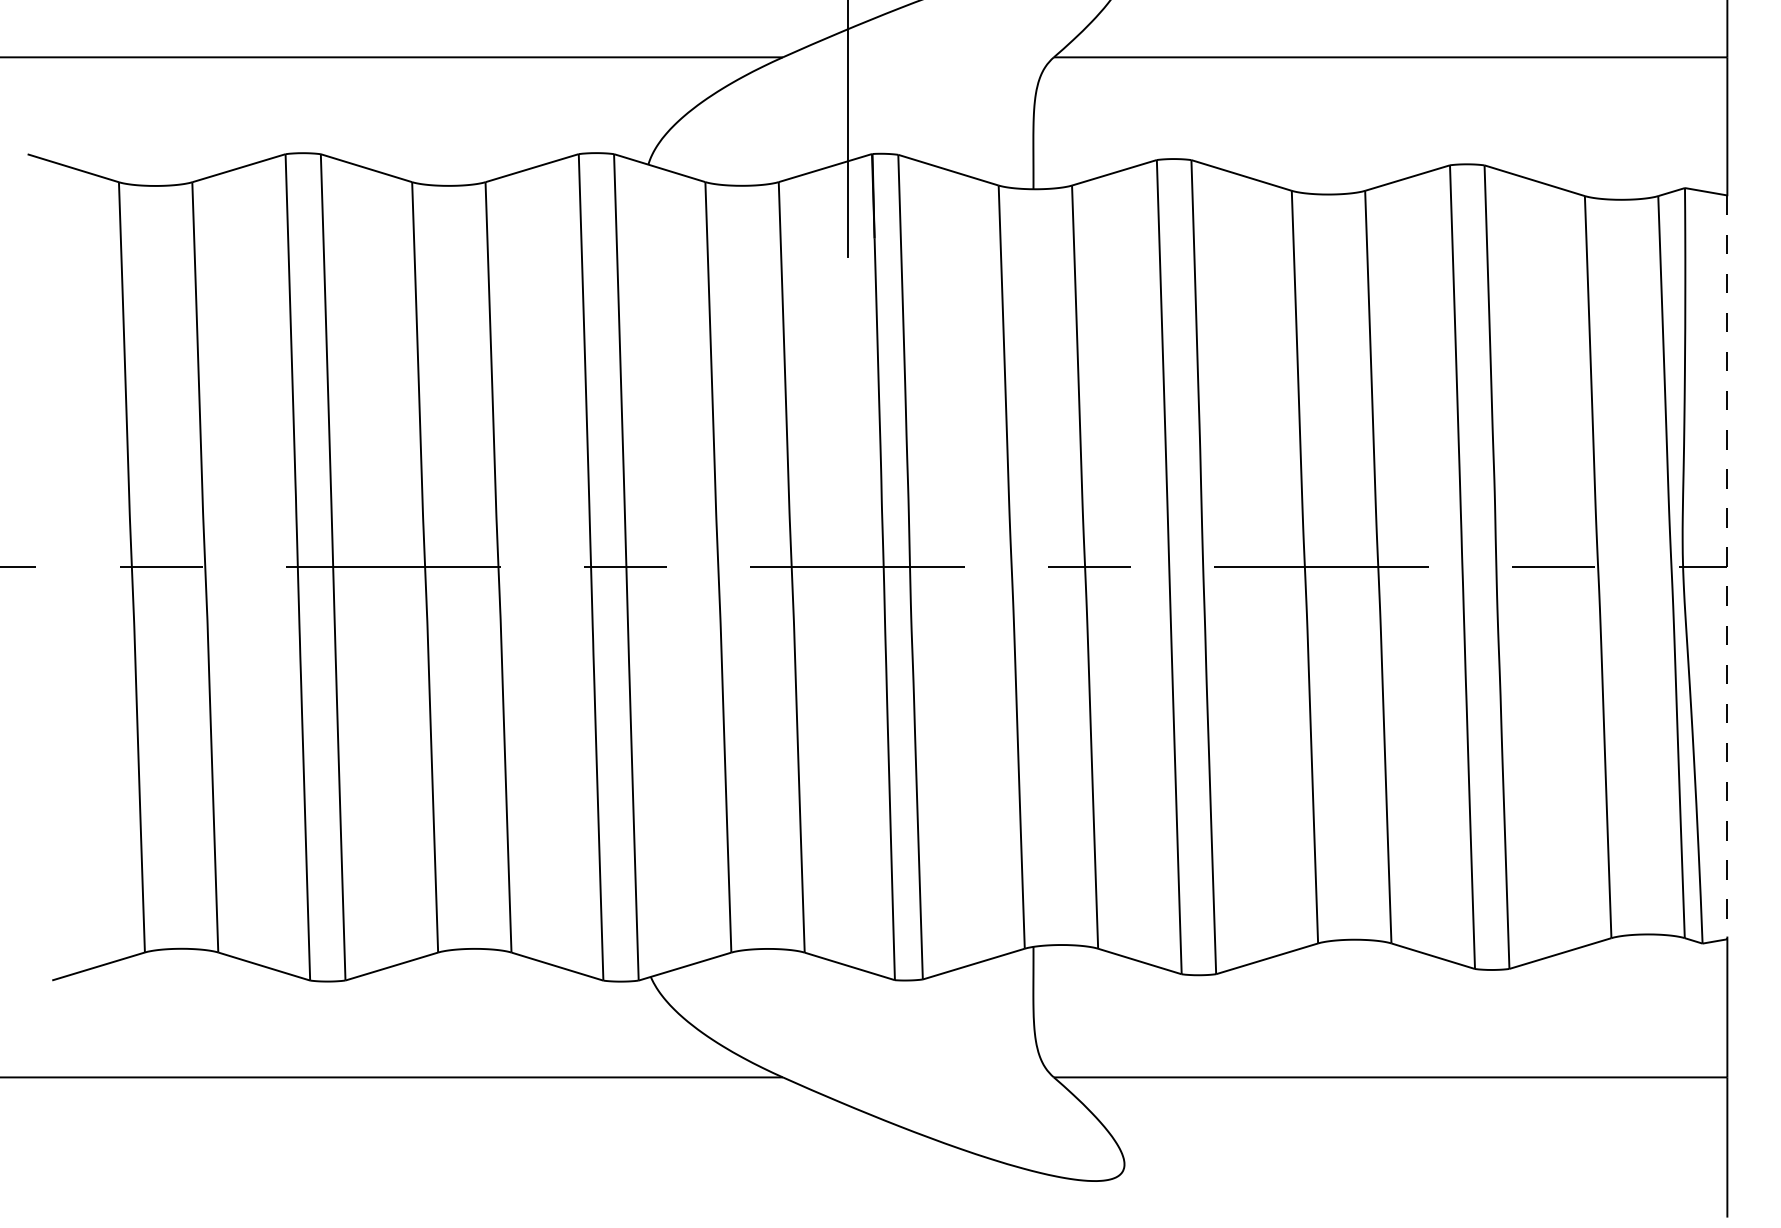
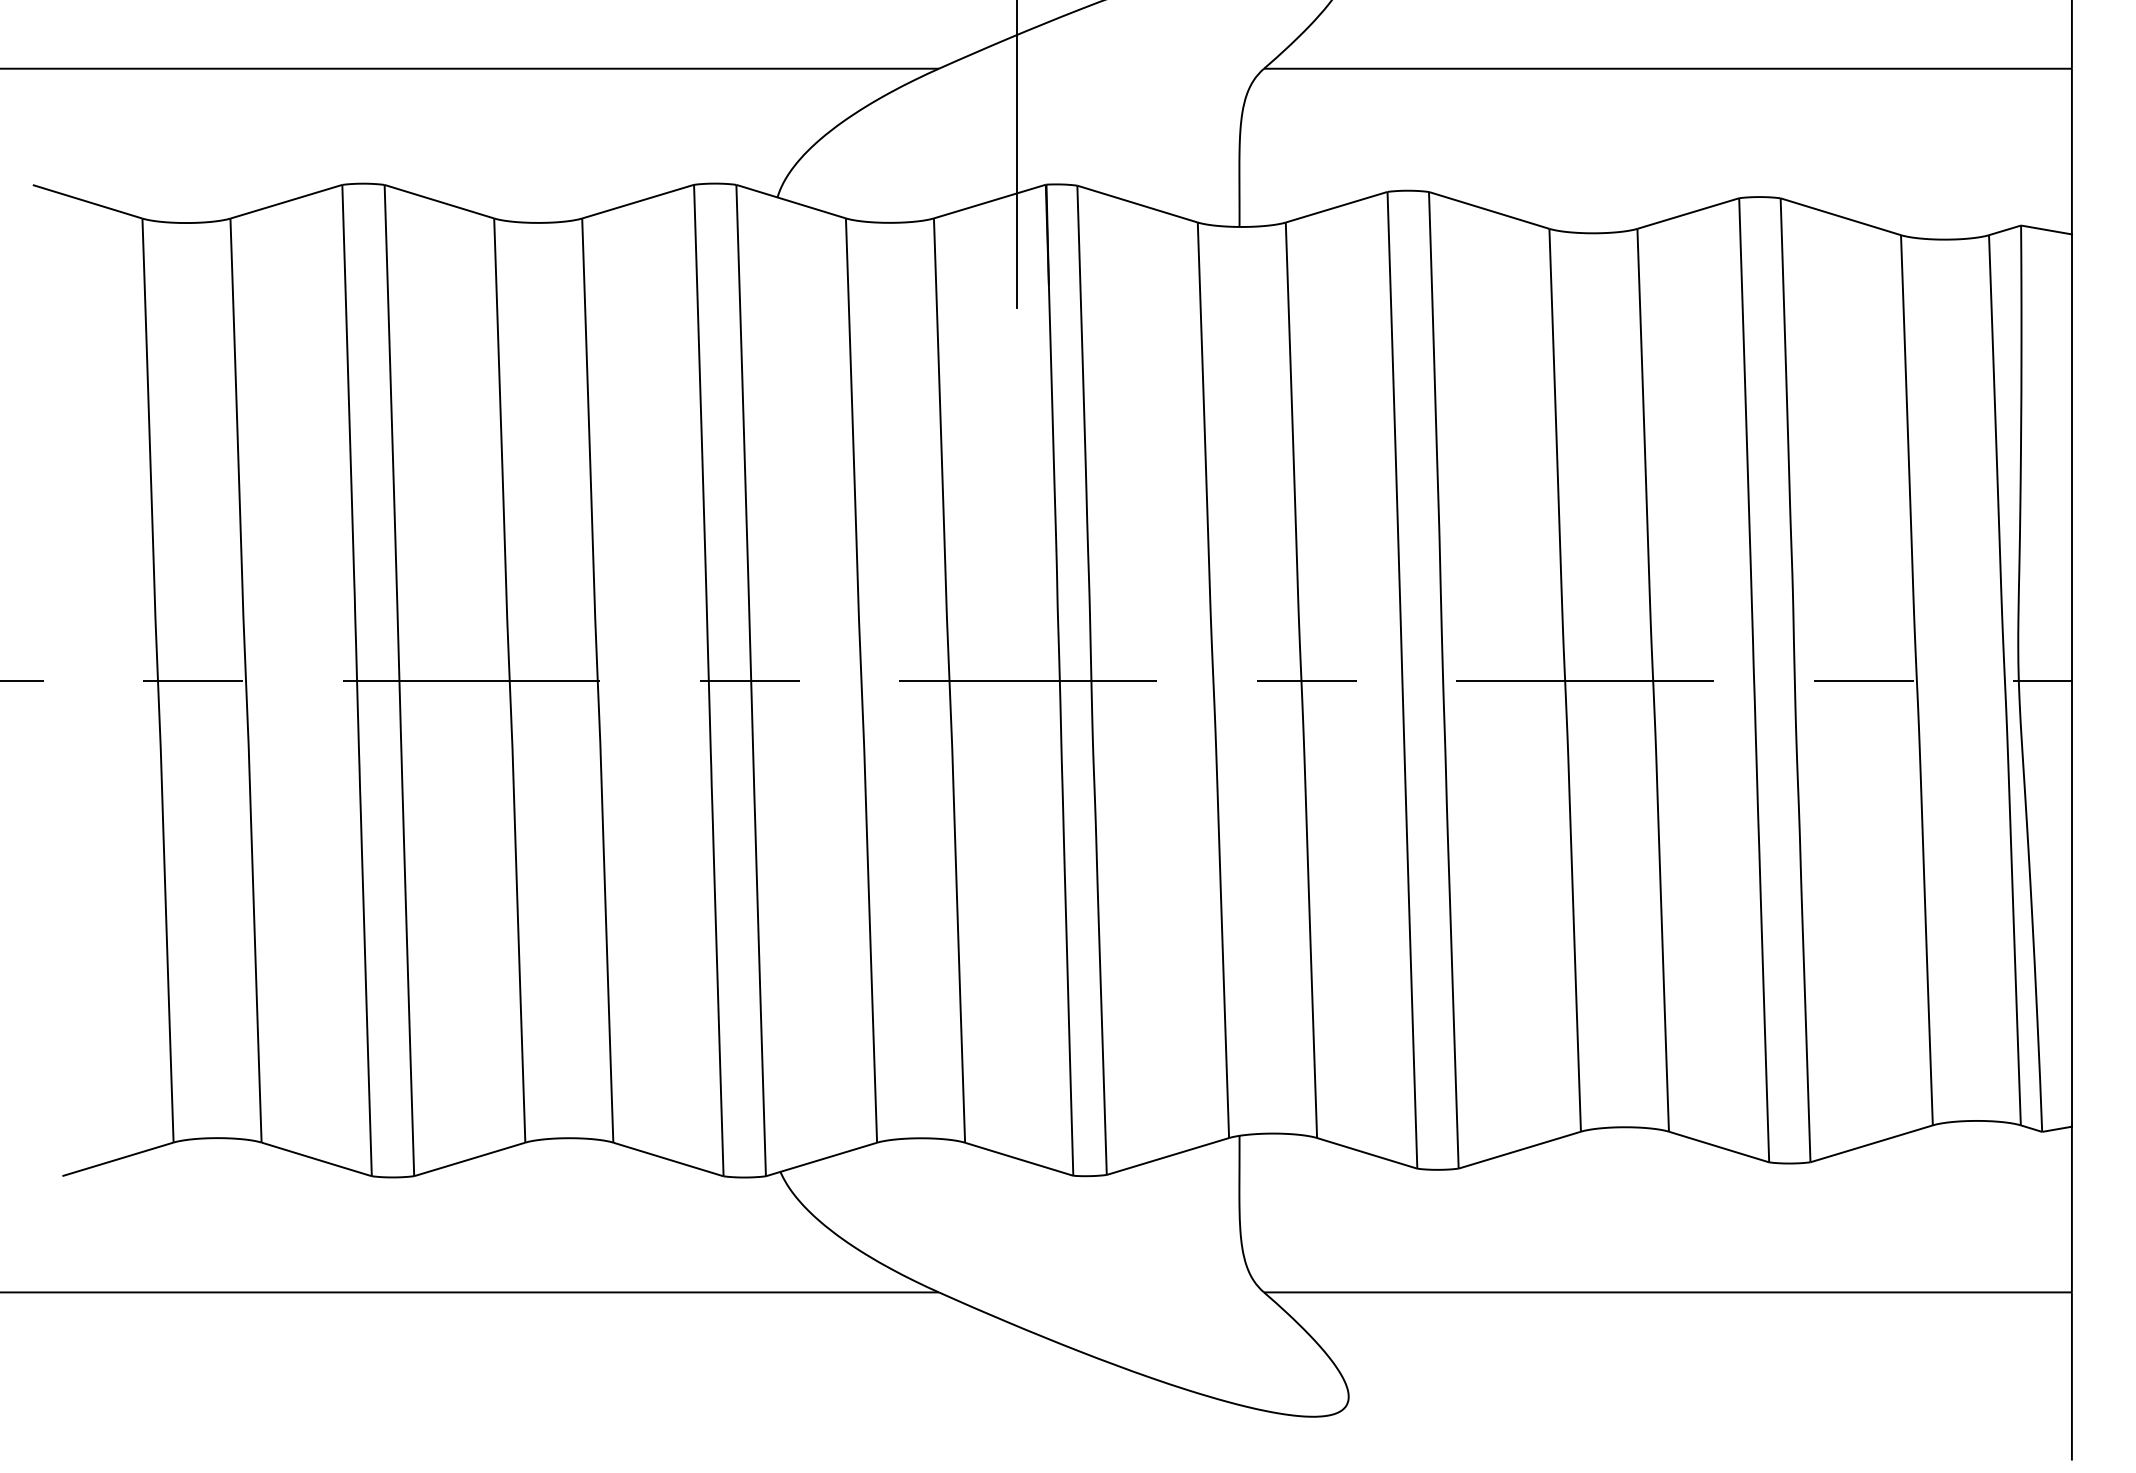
line: (1727, 568) -> (2071, 681), dashed -> solid

